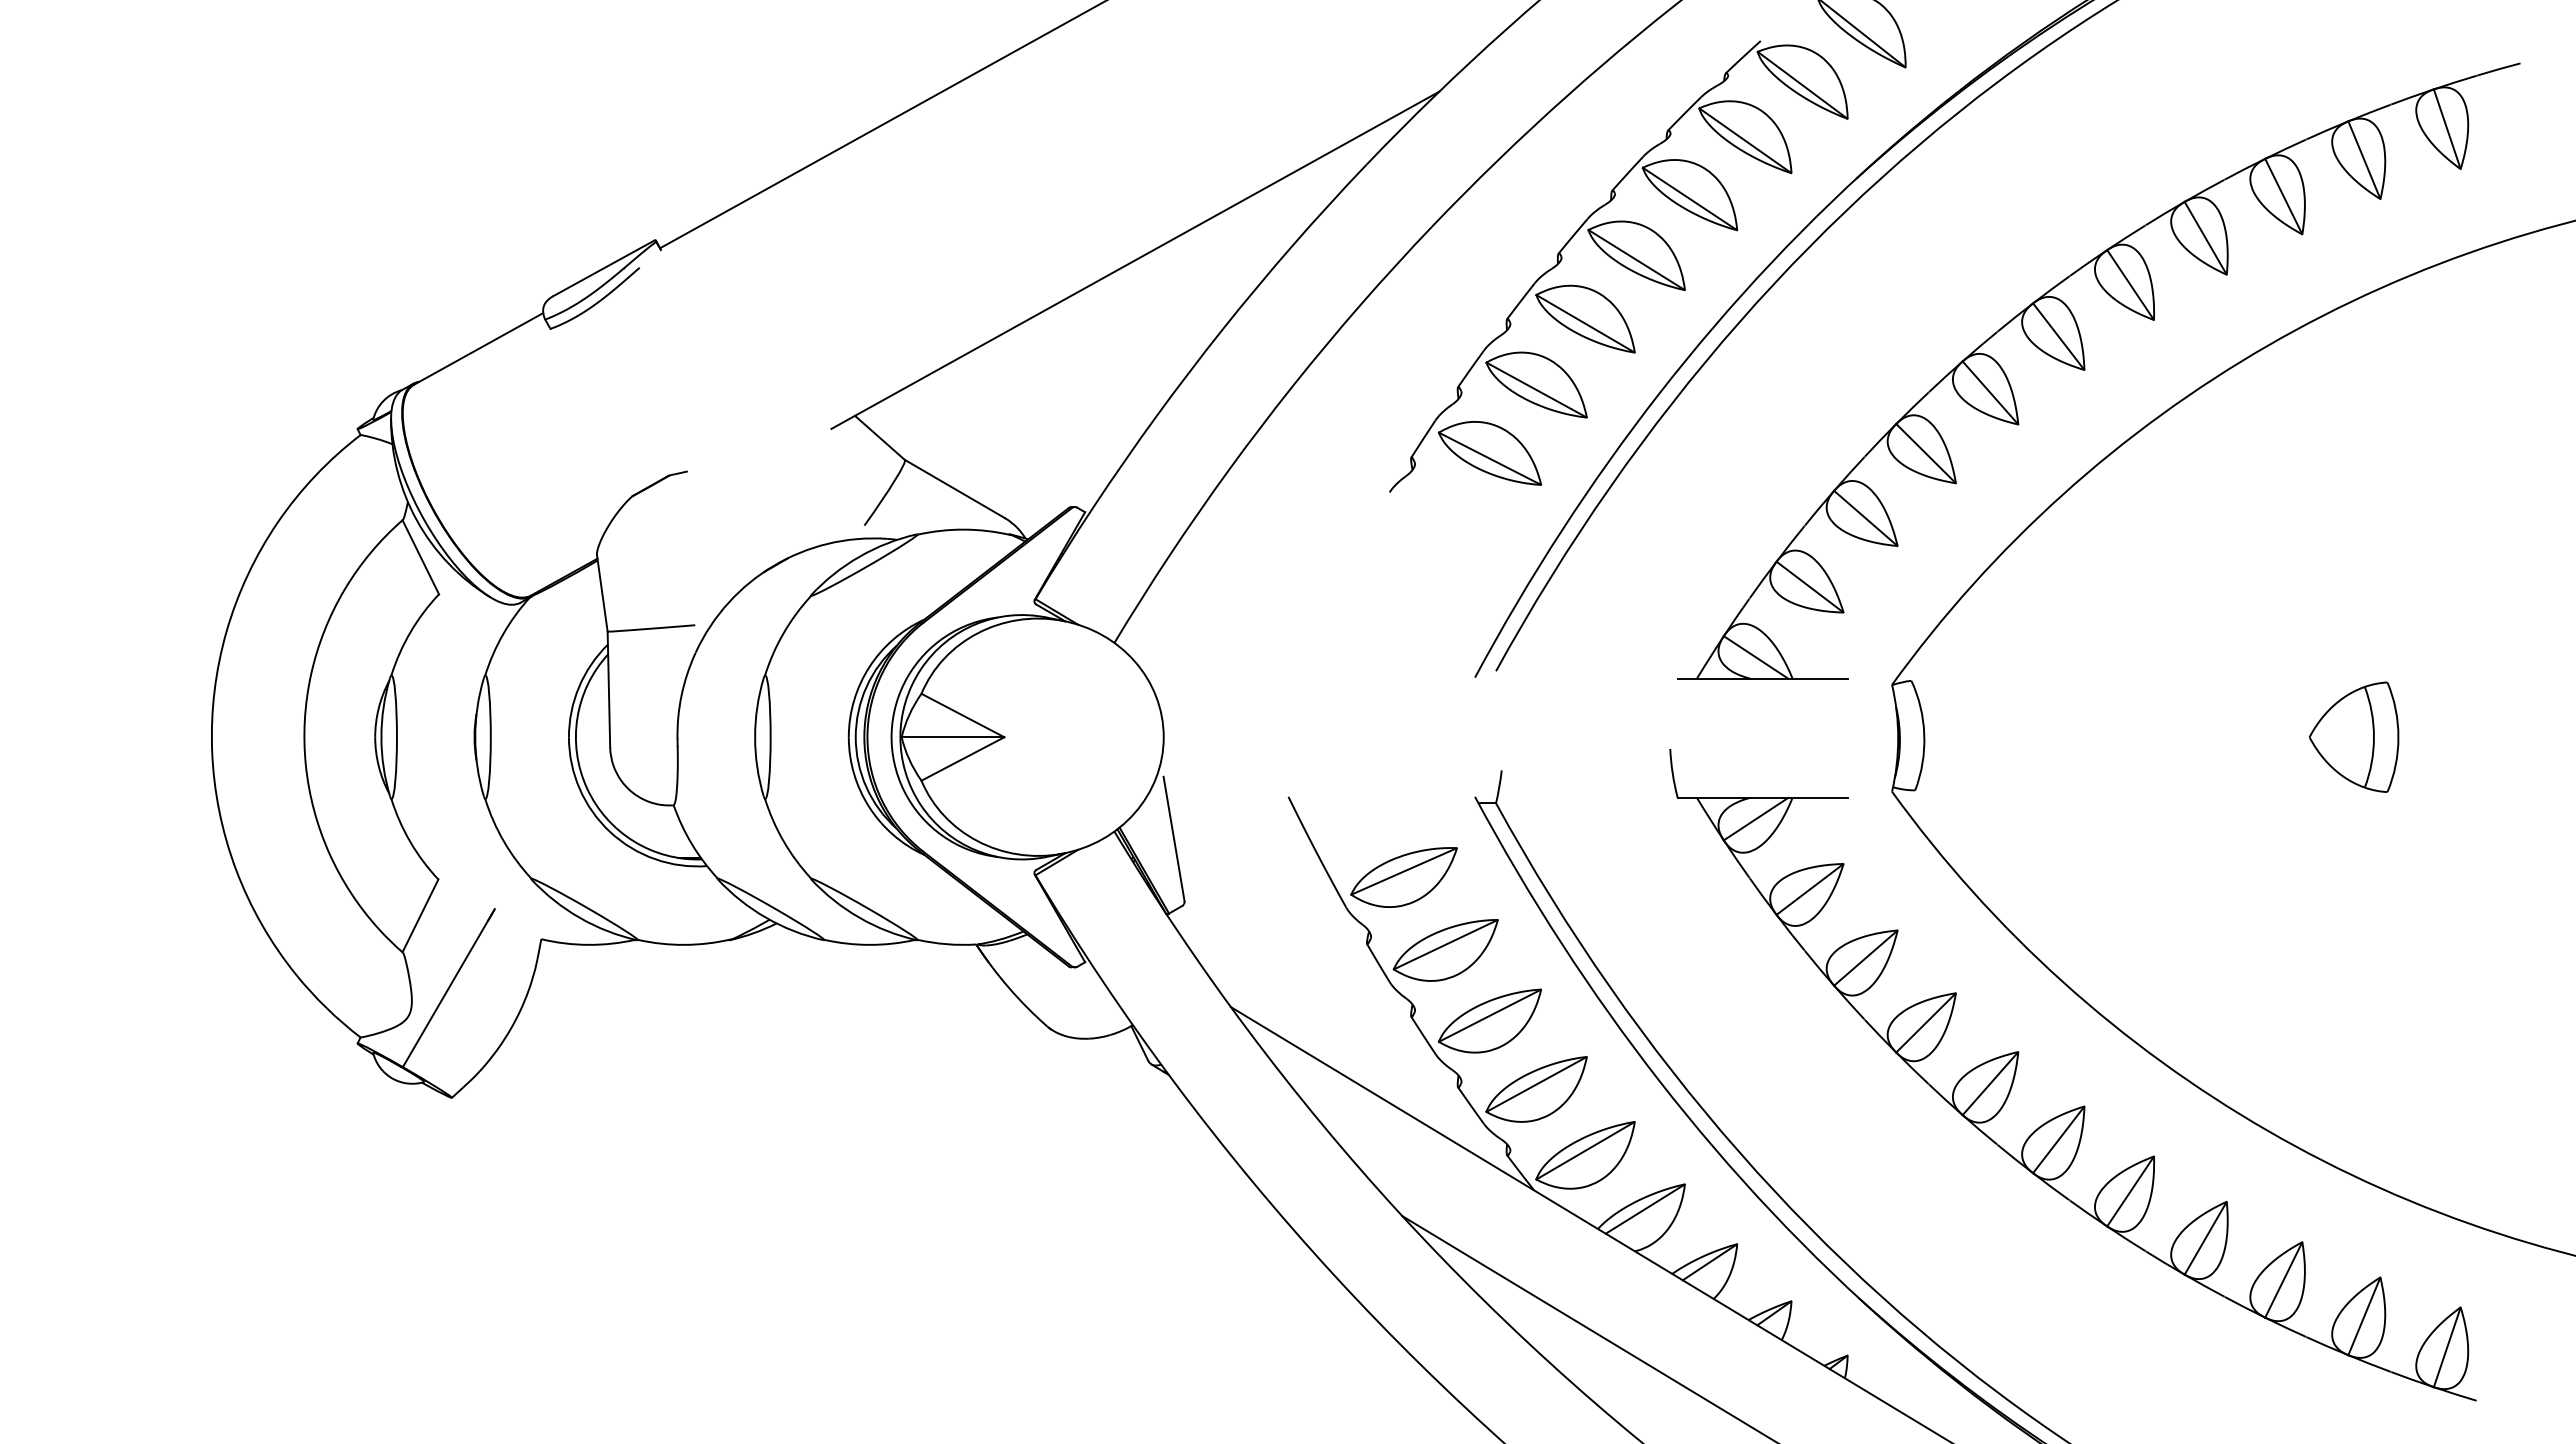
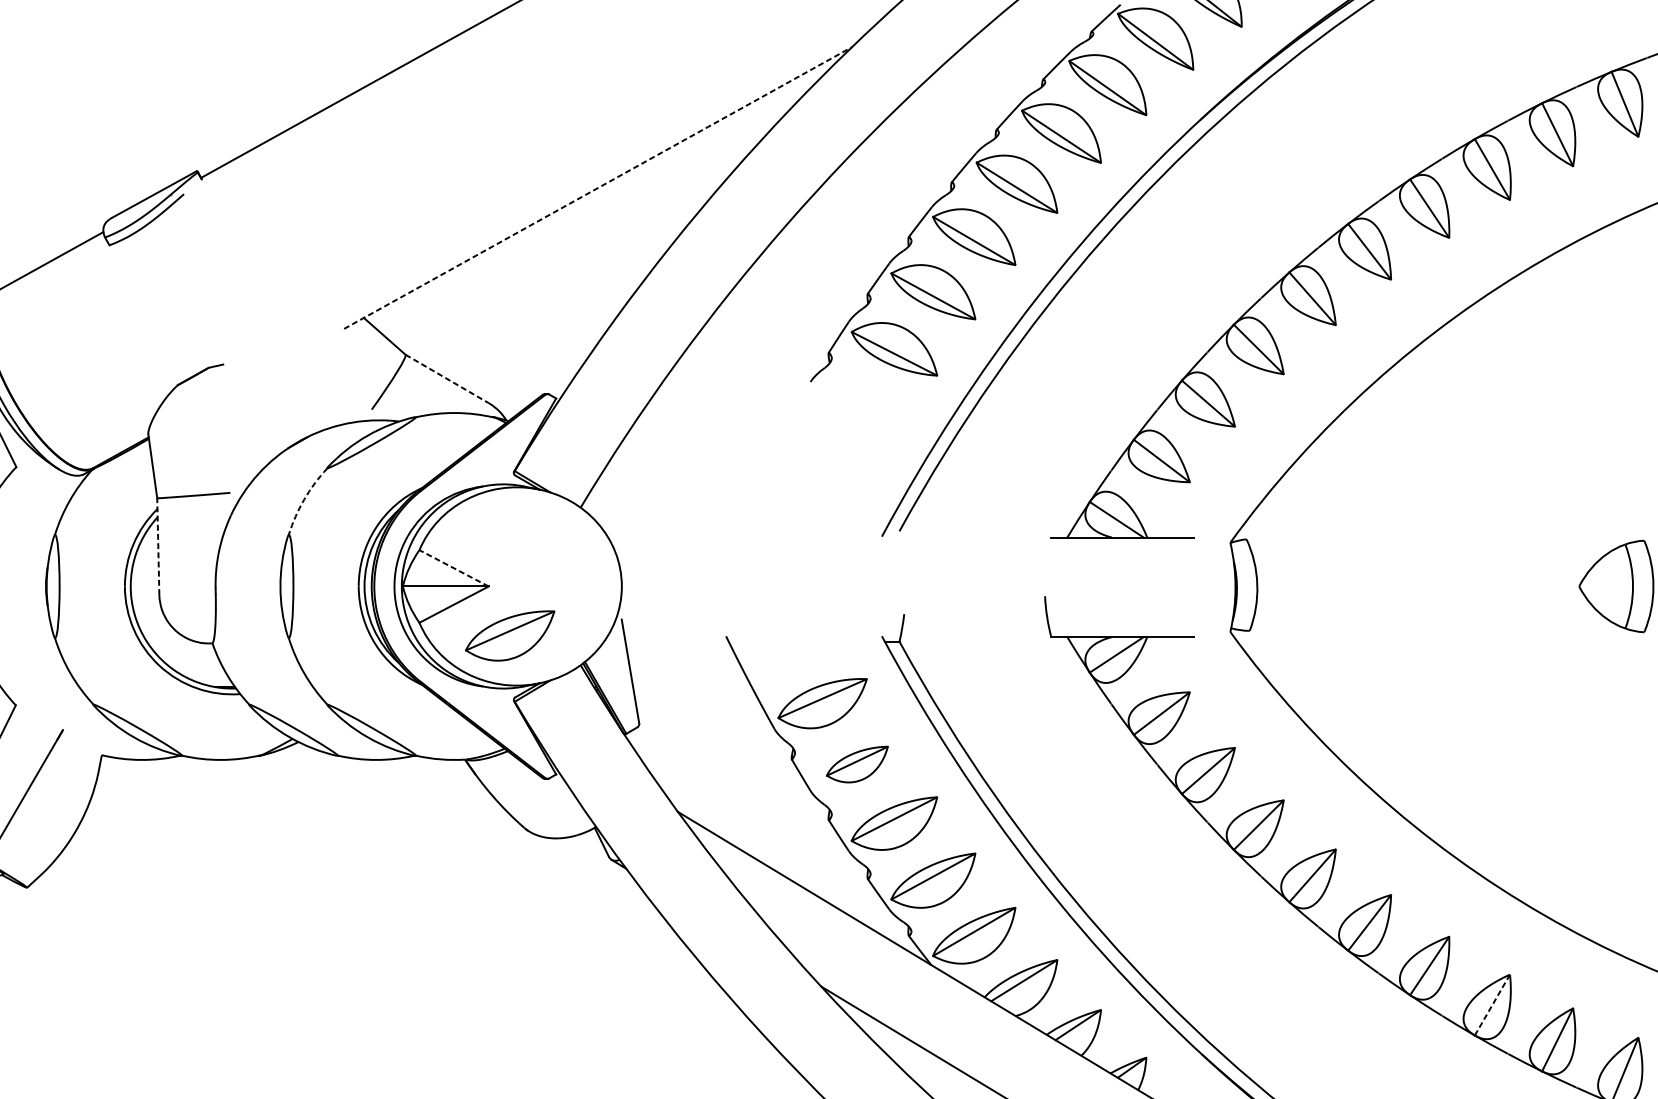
line: (1135, 260) -> (598, 188), solid -> dashed
line: (954, 488) -> (447, 378), solid -> dashed
arc: (783, 633) -> (304, 499), solid -> dashed
line: (608, 689) -> (157, 546), solid -> dashed
line: (962, 715) -> (453, 568), solid -> dashed
part: (1029, 796) -> (509, 635), added
part: (1445, 950) -> (857, 764), size x0.7
line: (2205, 1238) -> (1492, 1005), solid -> dashed

